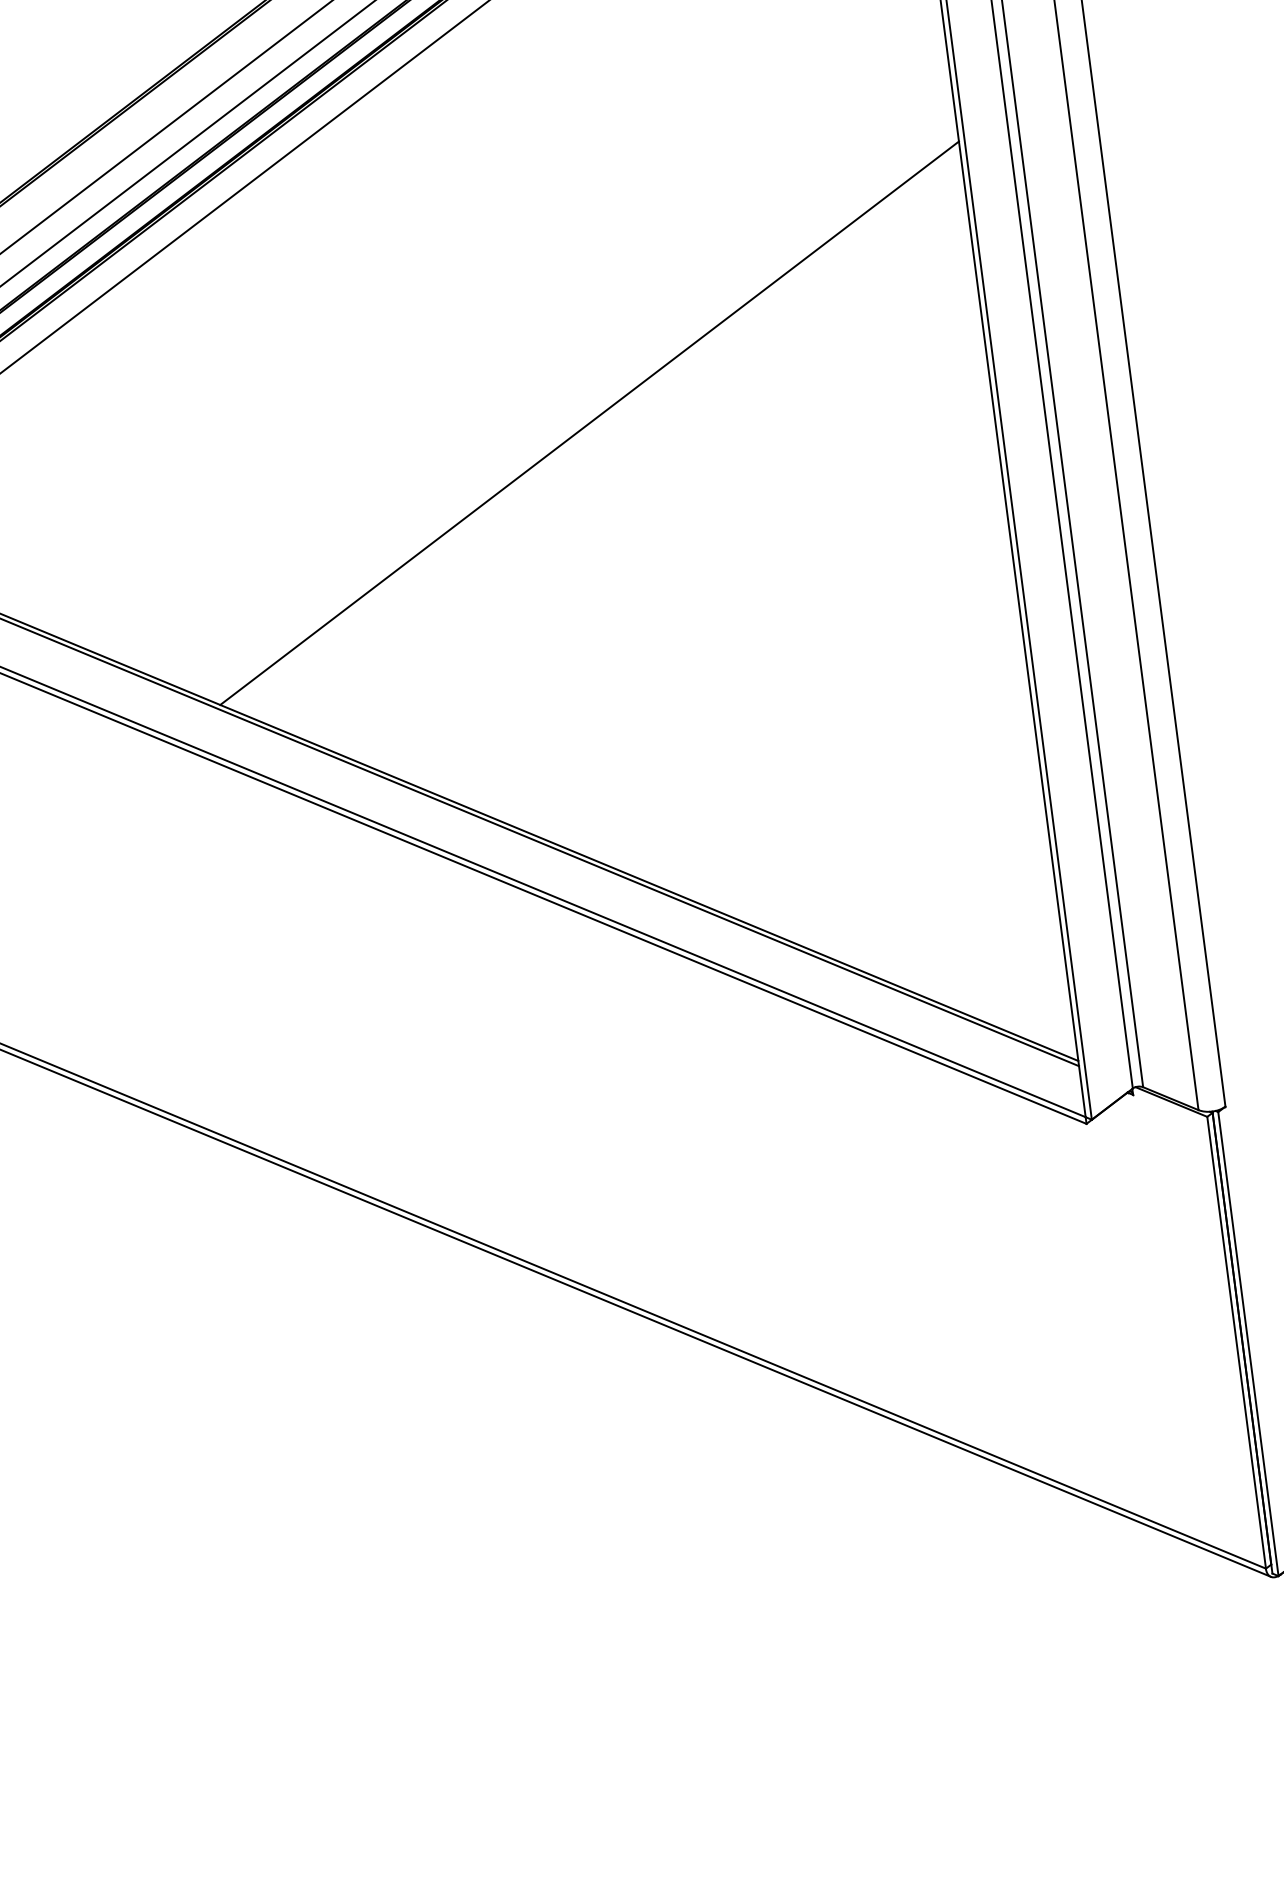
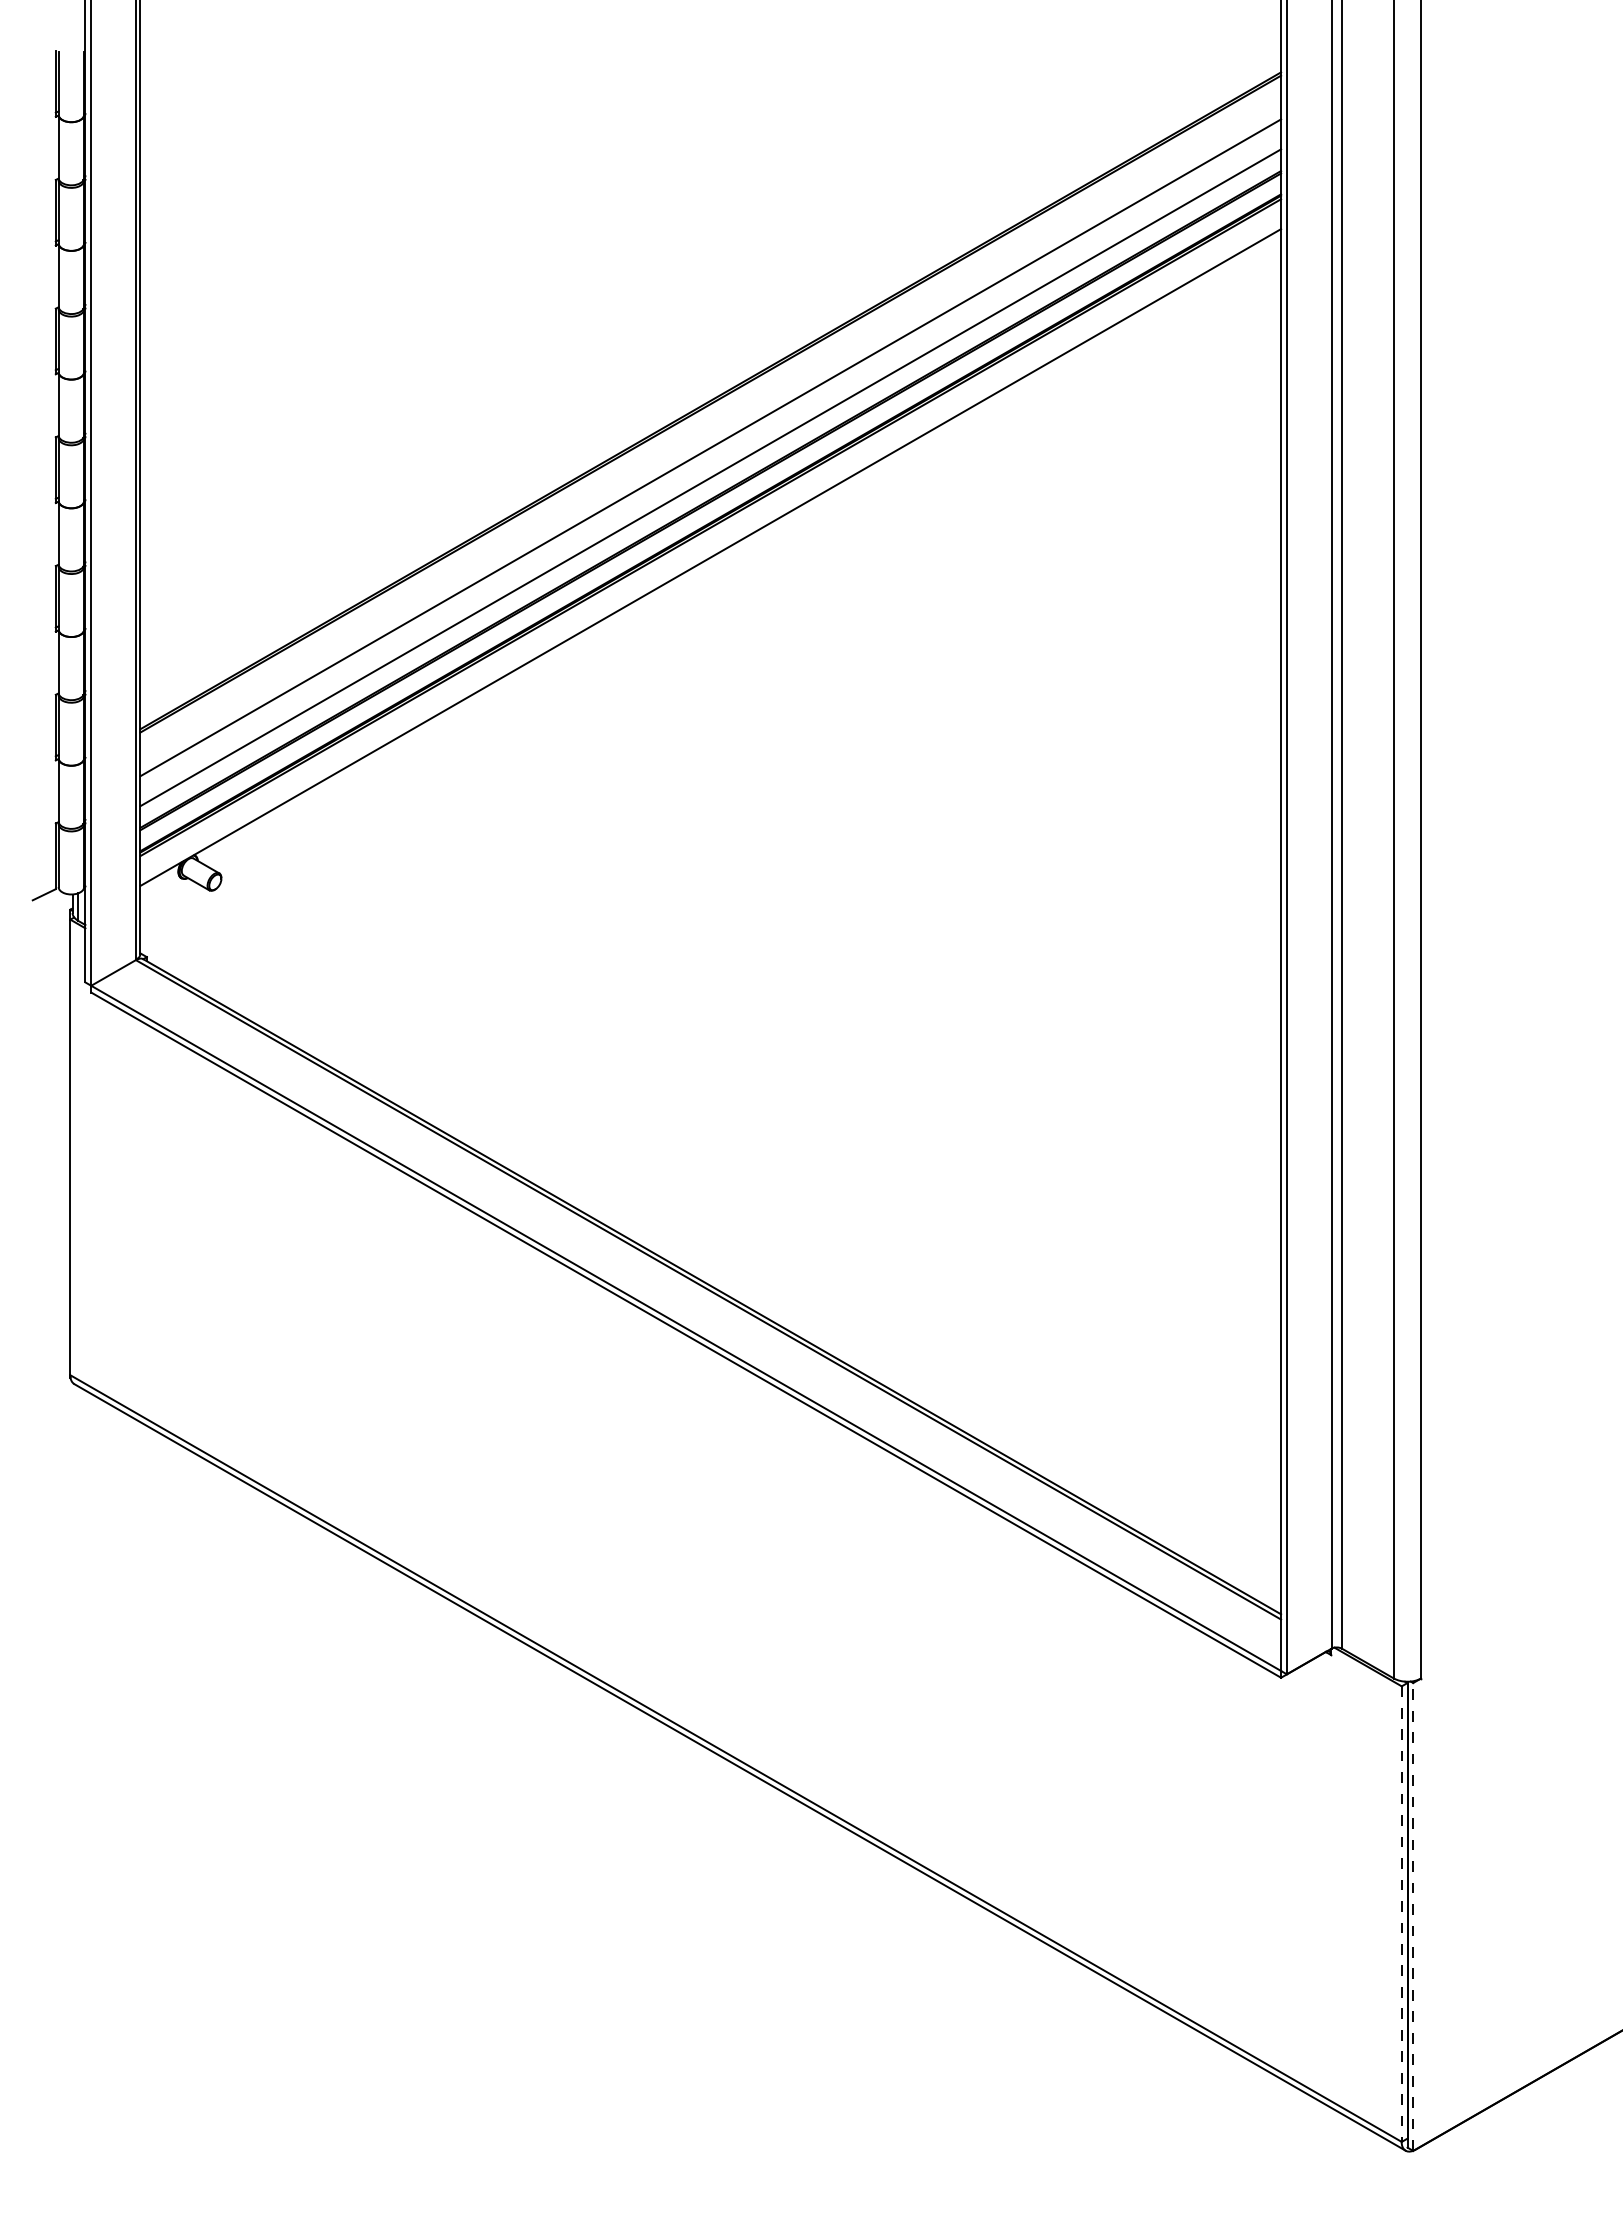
line: (589, 422) -> (878, 918), removed
line: (1236, 1343) -> (1401, 1914), solid -> dashed
line: (1248, 1343) -> (1413, 1916), solid -> dashed

